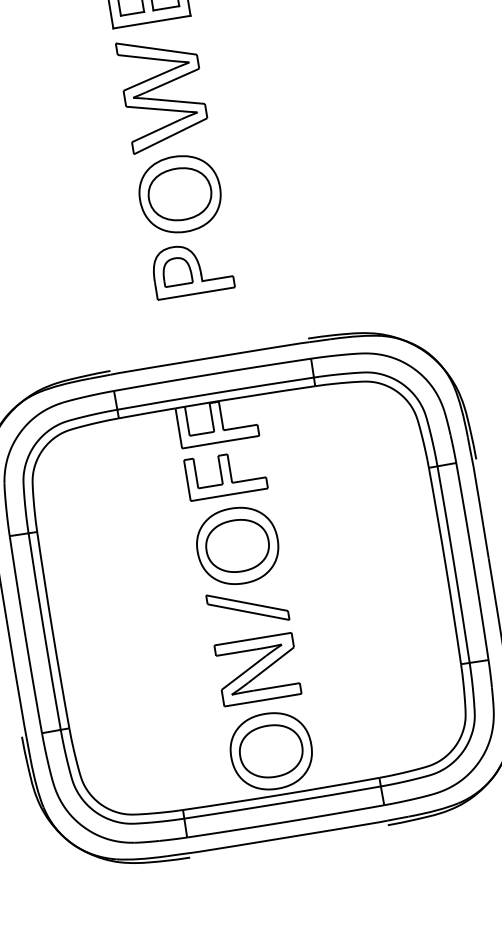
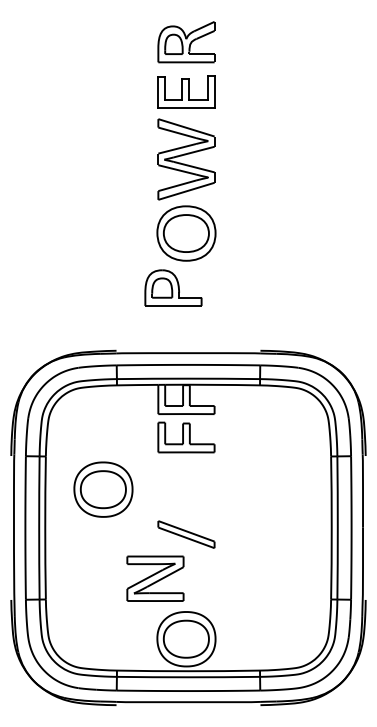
part: (192, 268) -> (173, 287), moved
part: (237, 545) -> (103, 489), moved
part: (257, 669) -> (155, 578), moved

